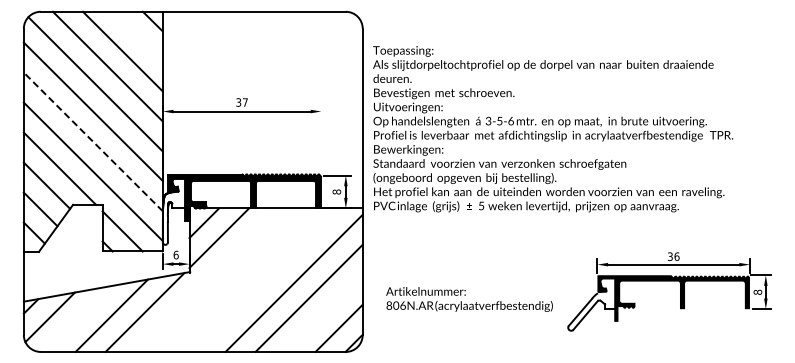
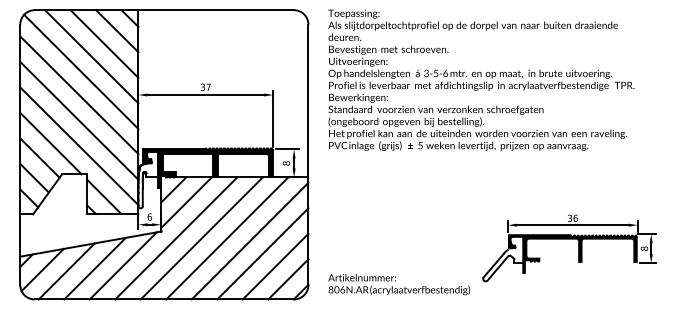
line: (137, 36) -> (116, 31), added
text: (553, 129) -> (481, 80), moved
line: (321, 139) -> (273, 118), added
line: (93, 141) -> (79, 120), dashed -> solid
line: (207, 279) -> (176, 237), added
line: (237, 279) -> (201, 237), added
line: (267, 279) -> (227, 237), added
text: (469, 299) -> (399, 284), moved
line: (323, 312) -> (275, 265), added
line: (78, 318) -> (66, 270), added

